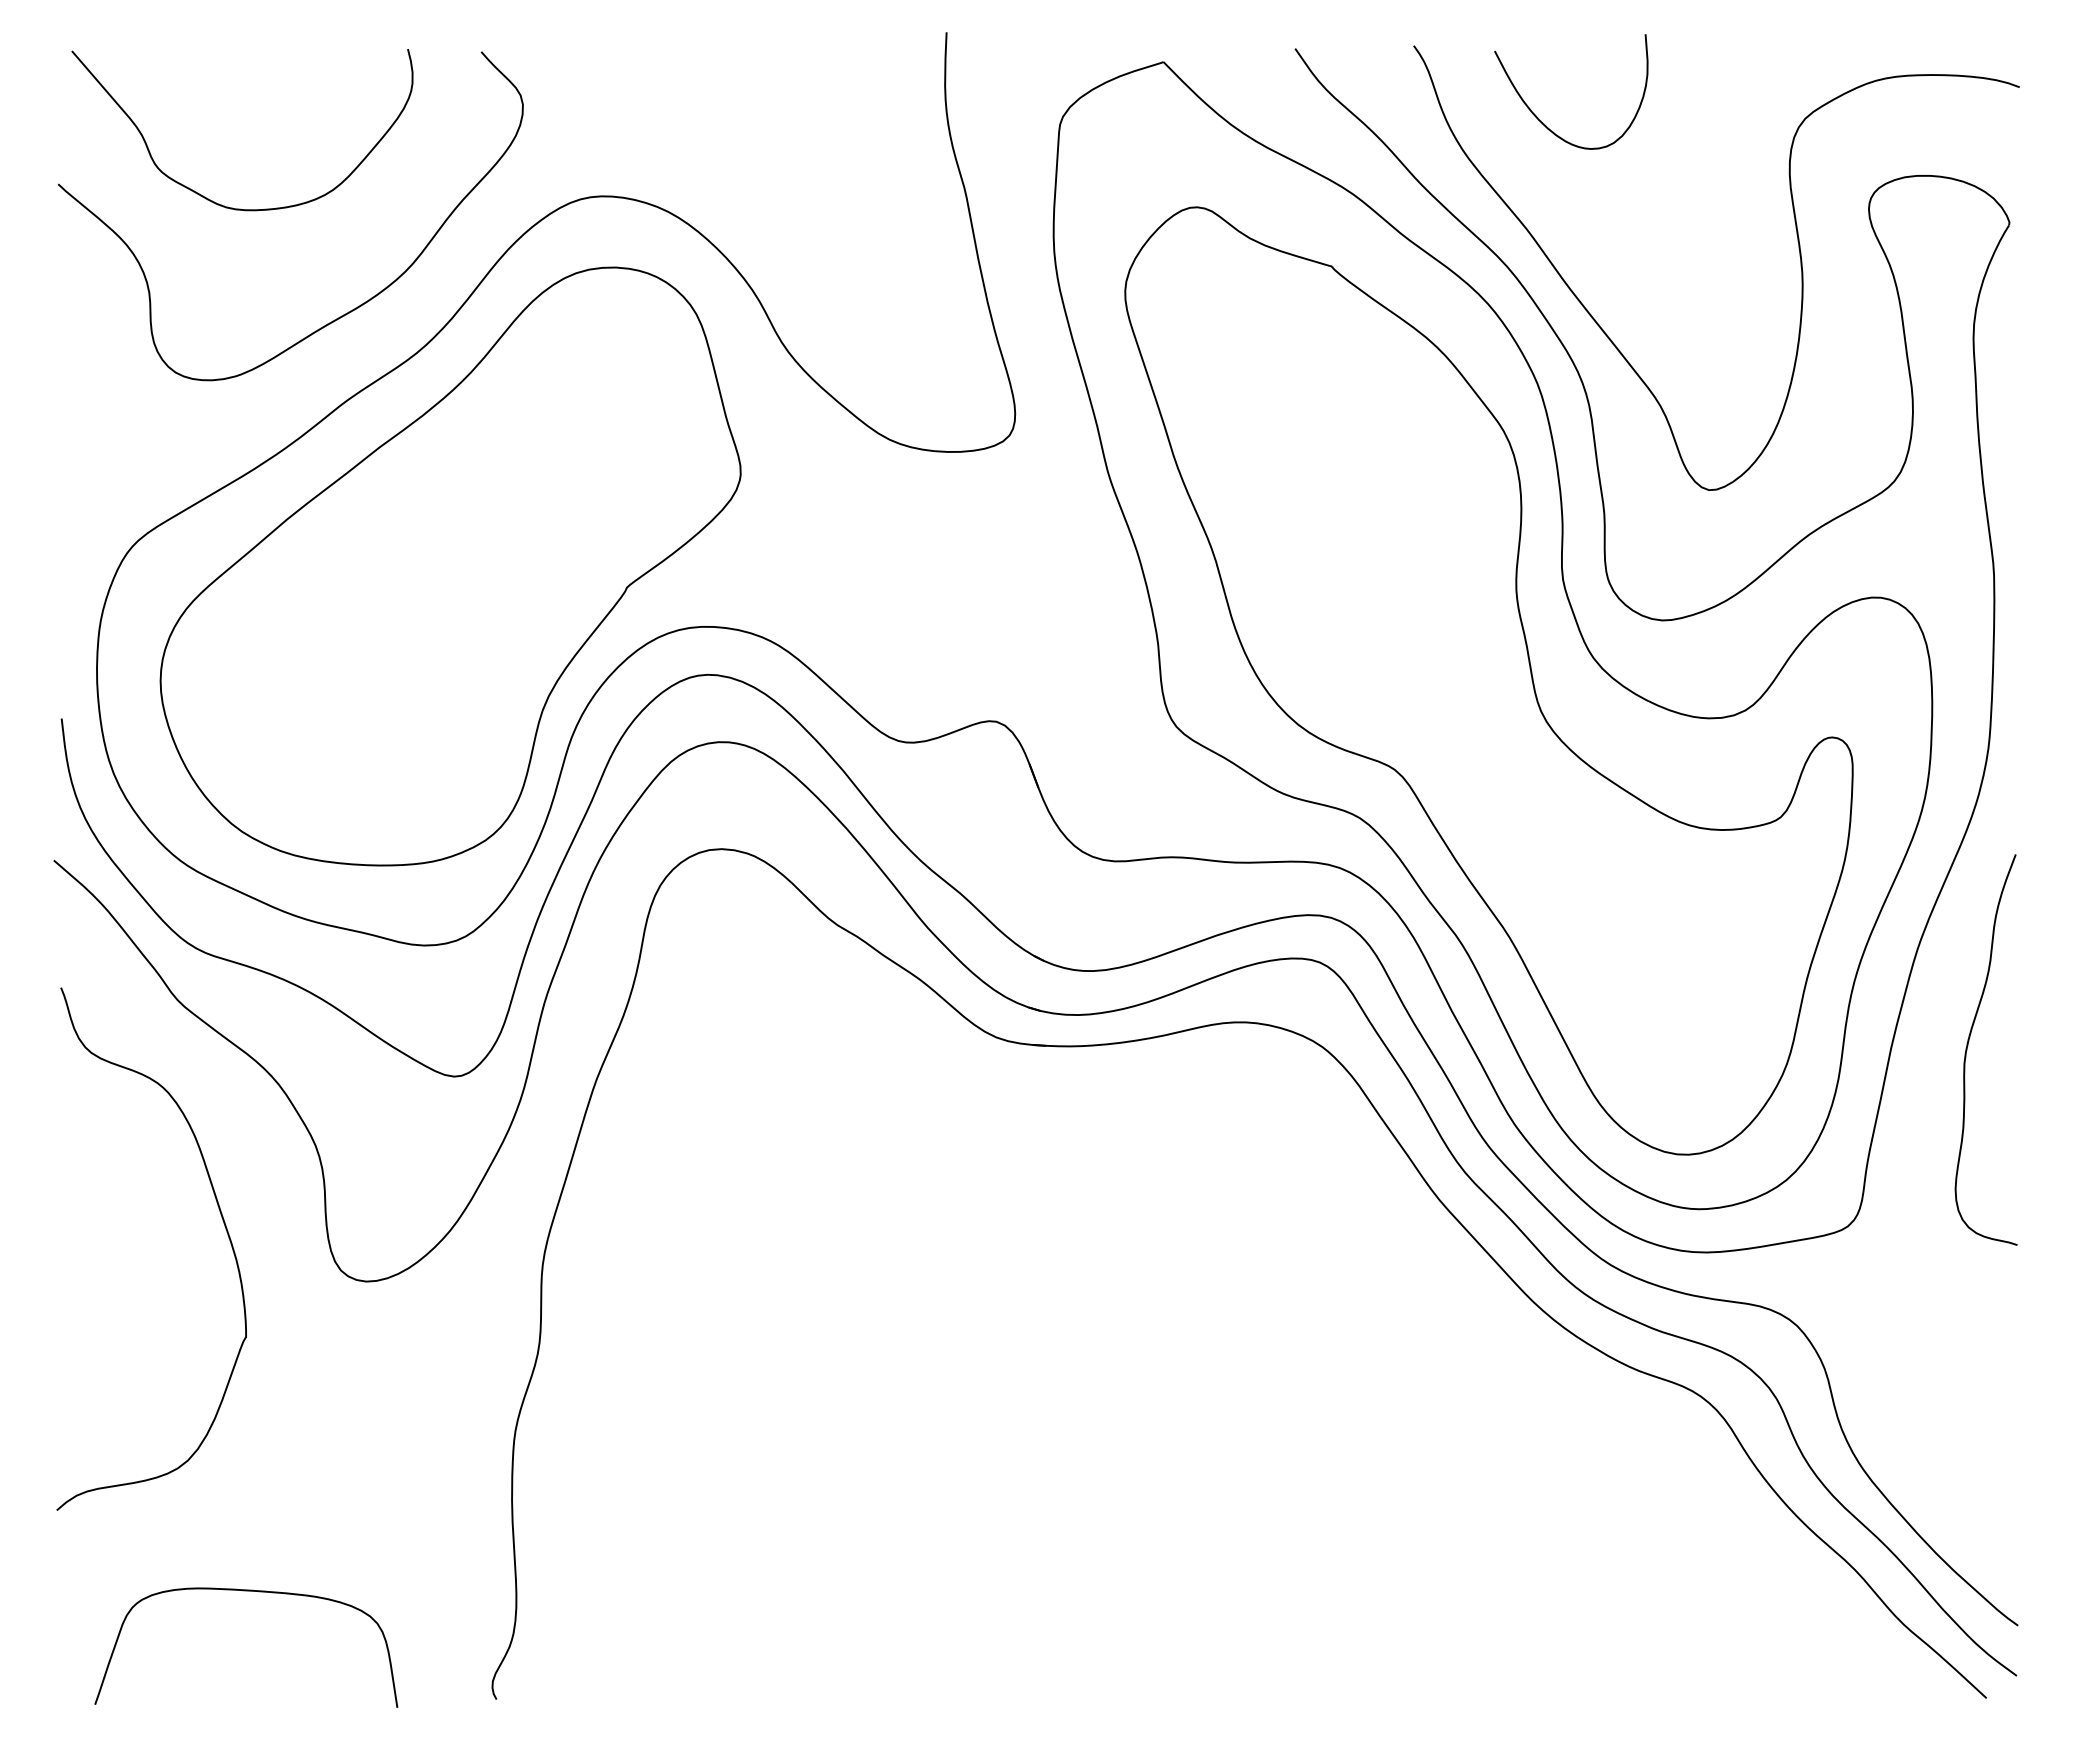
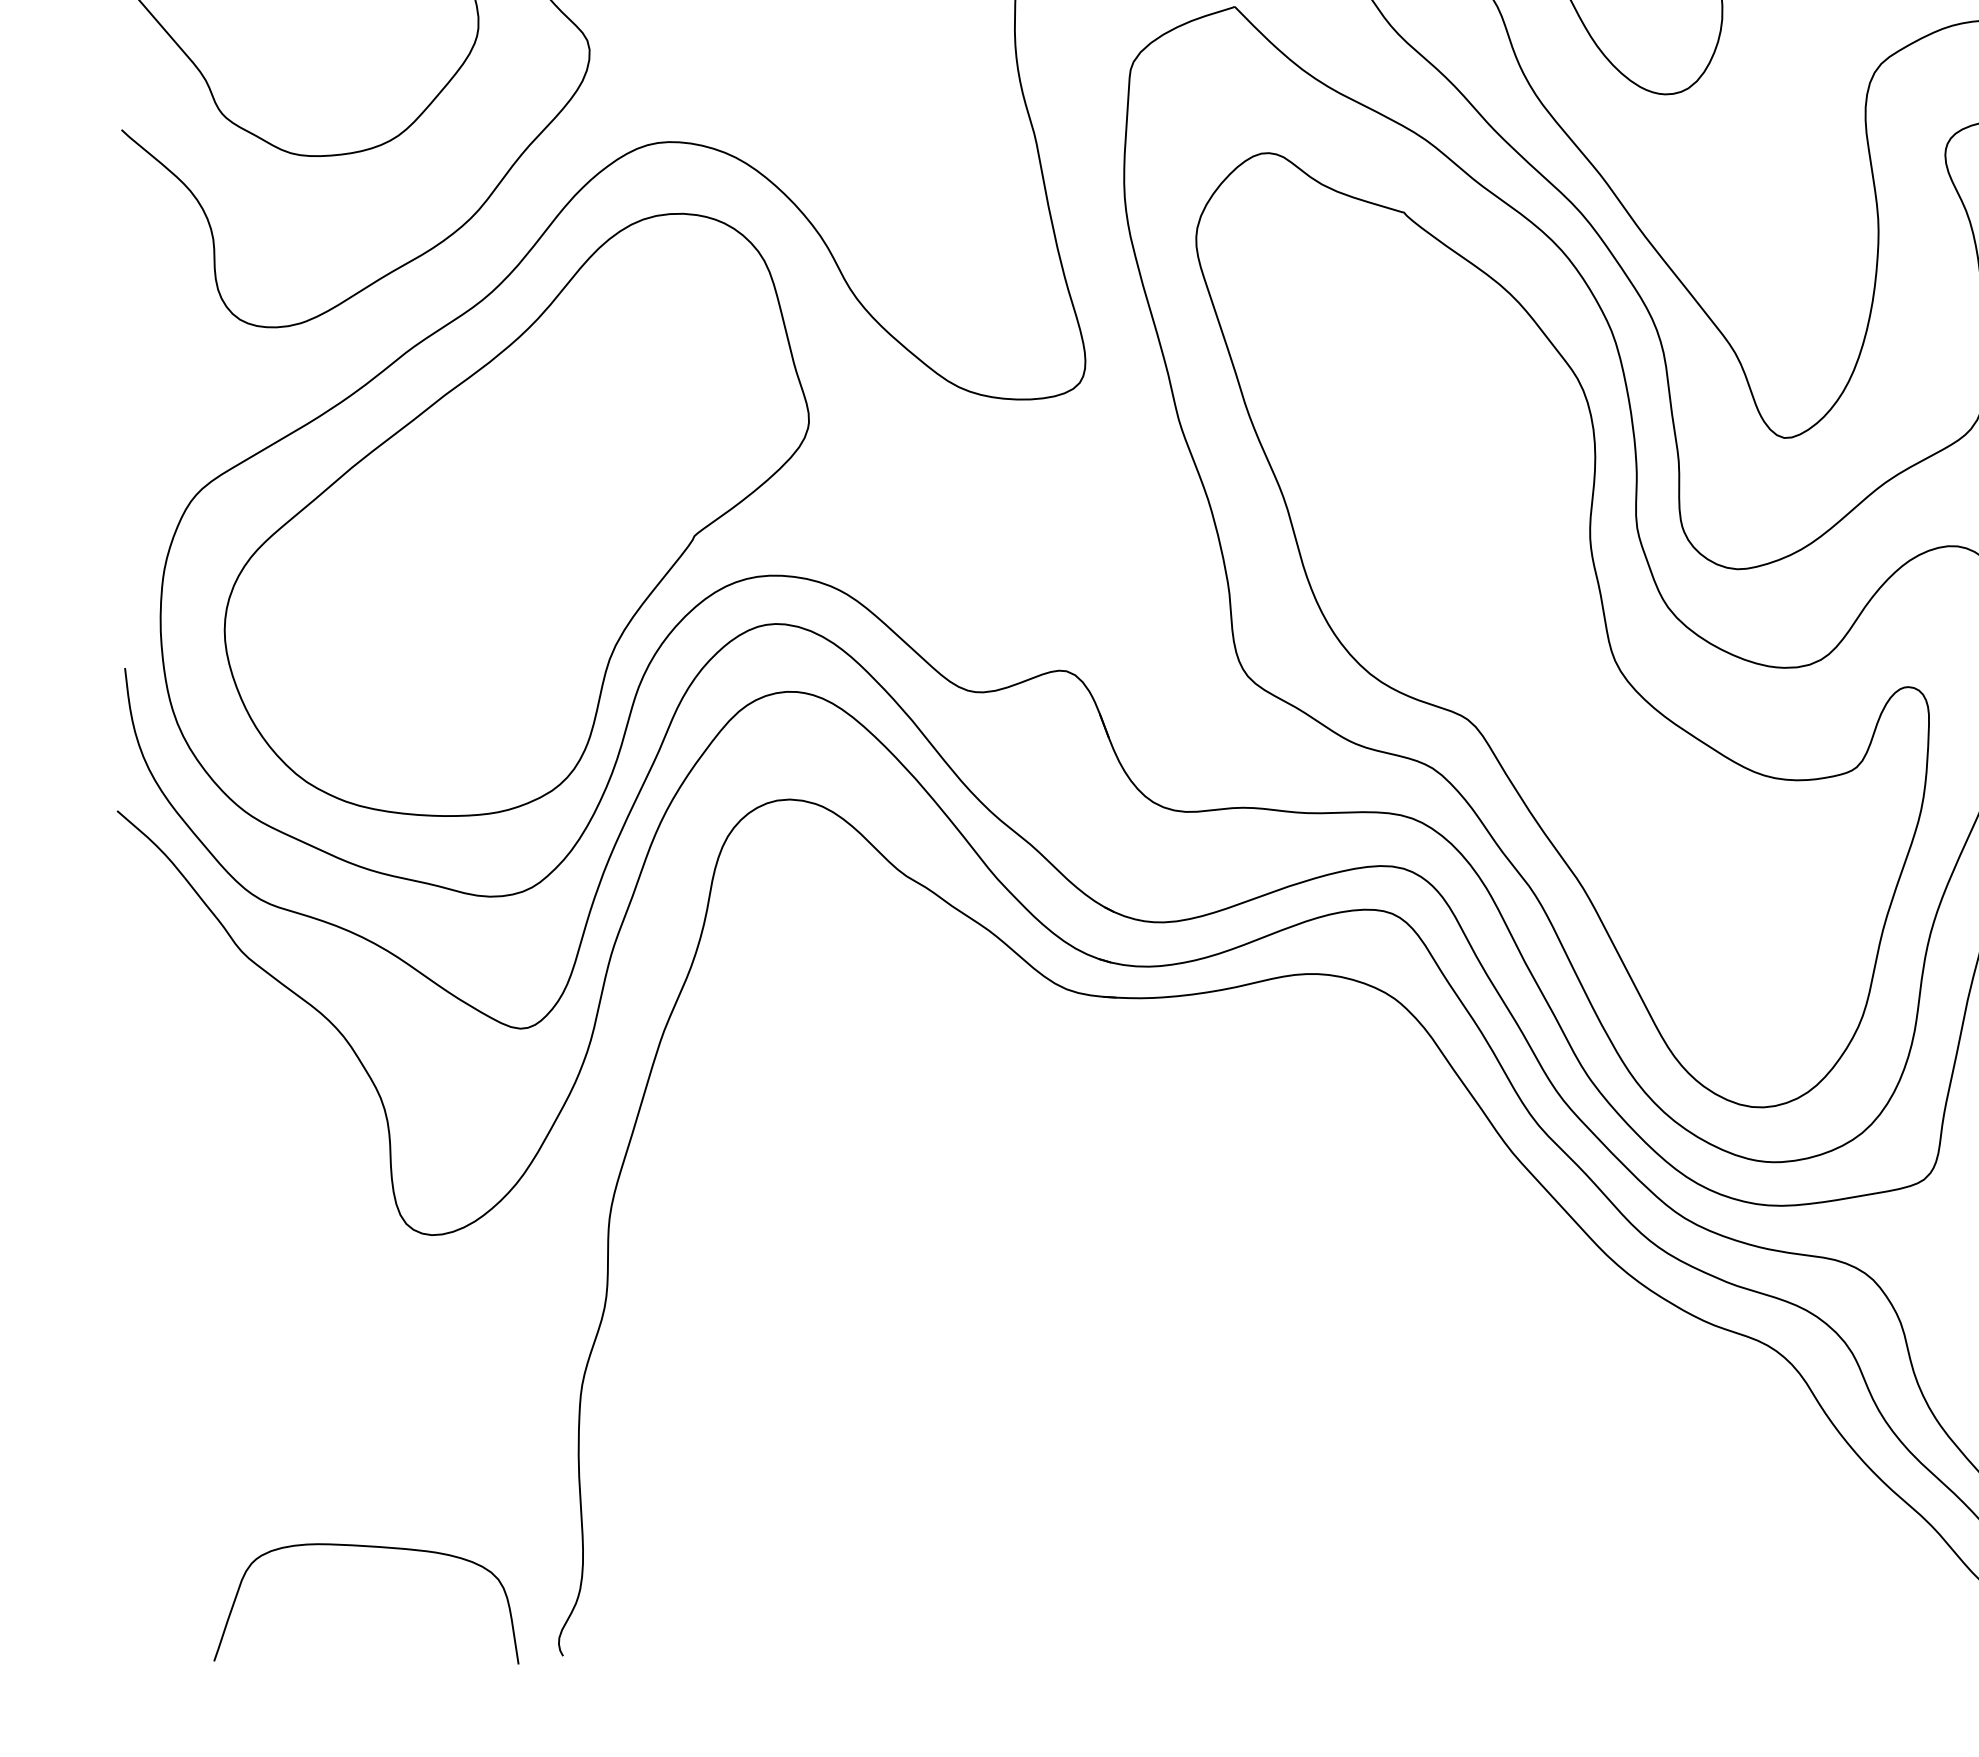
part: (223, 1223) -> (288, 1176), removed
curve: (246, 1591) -> (366, 1547), moved

